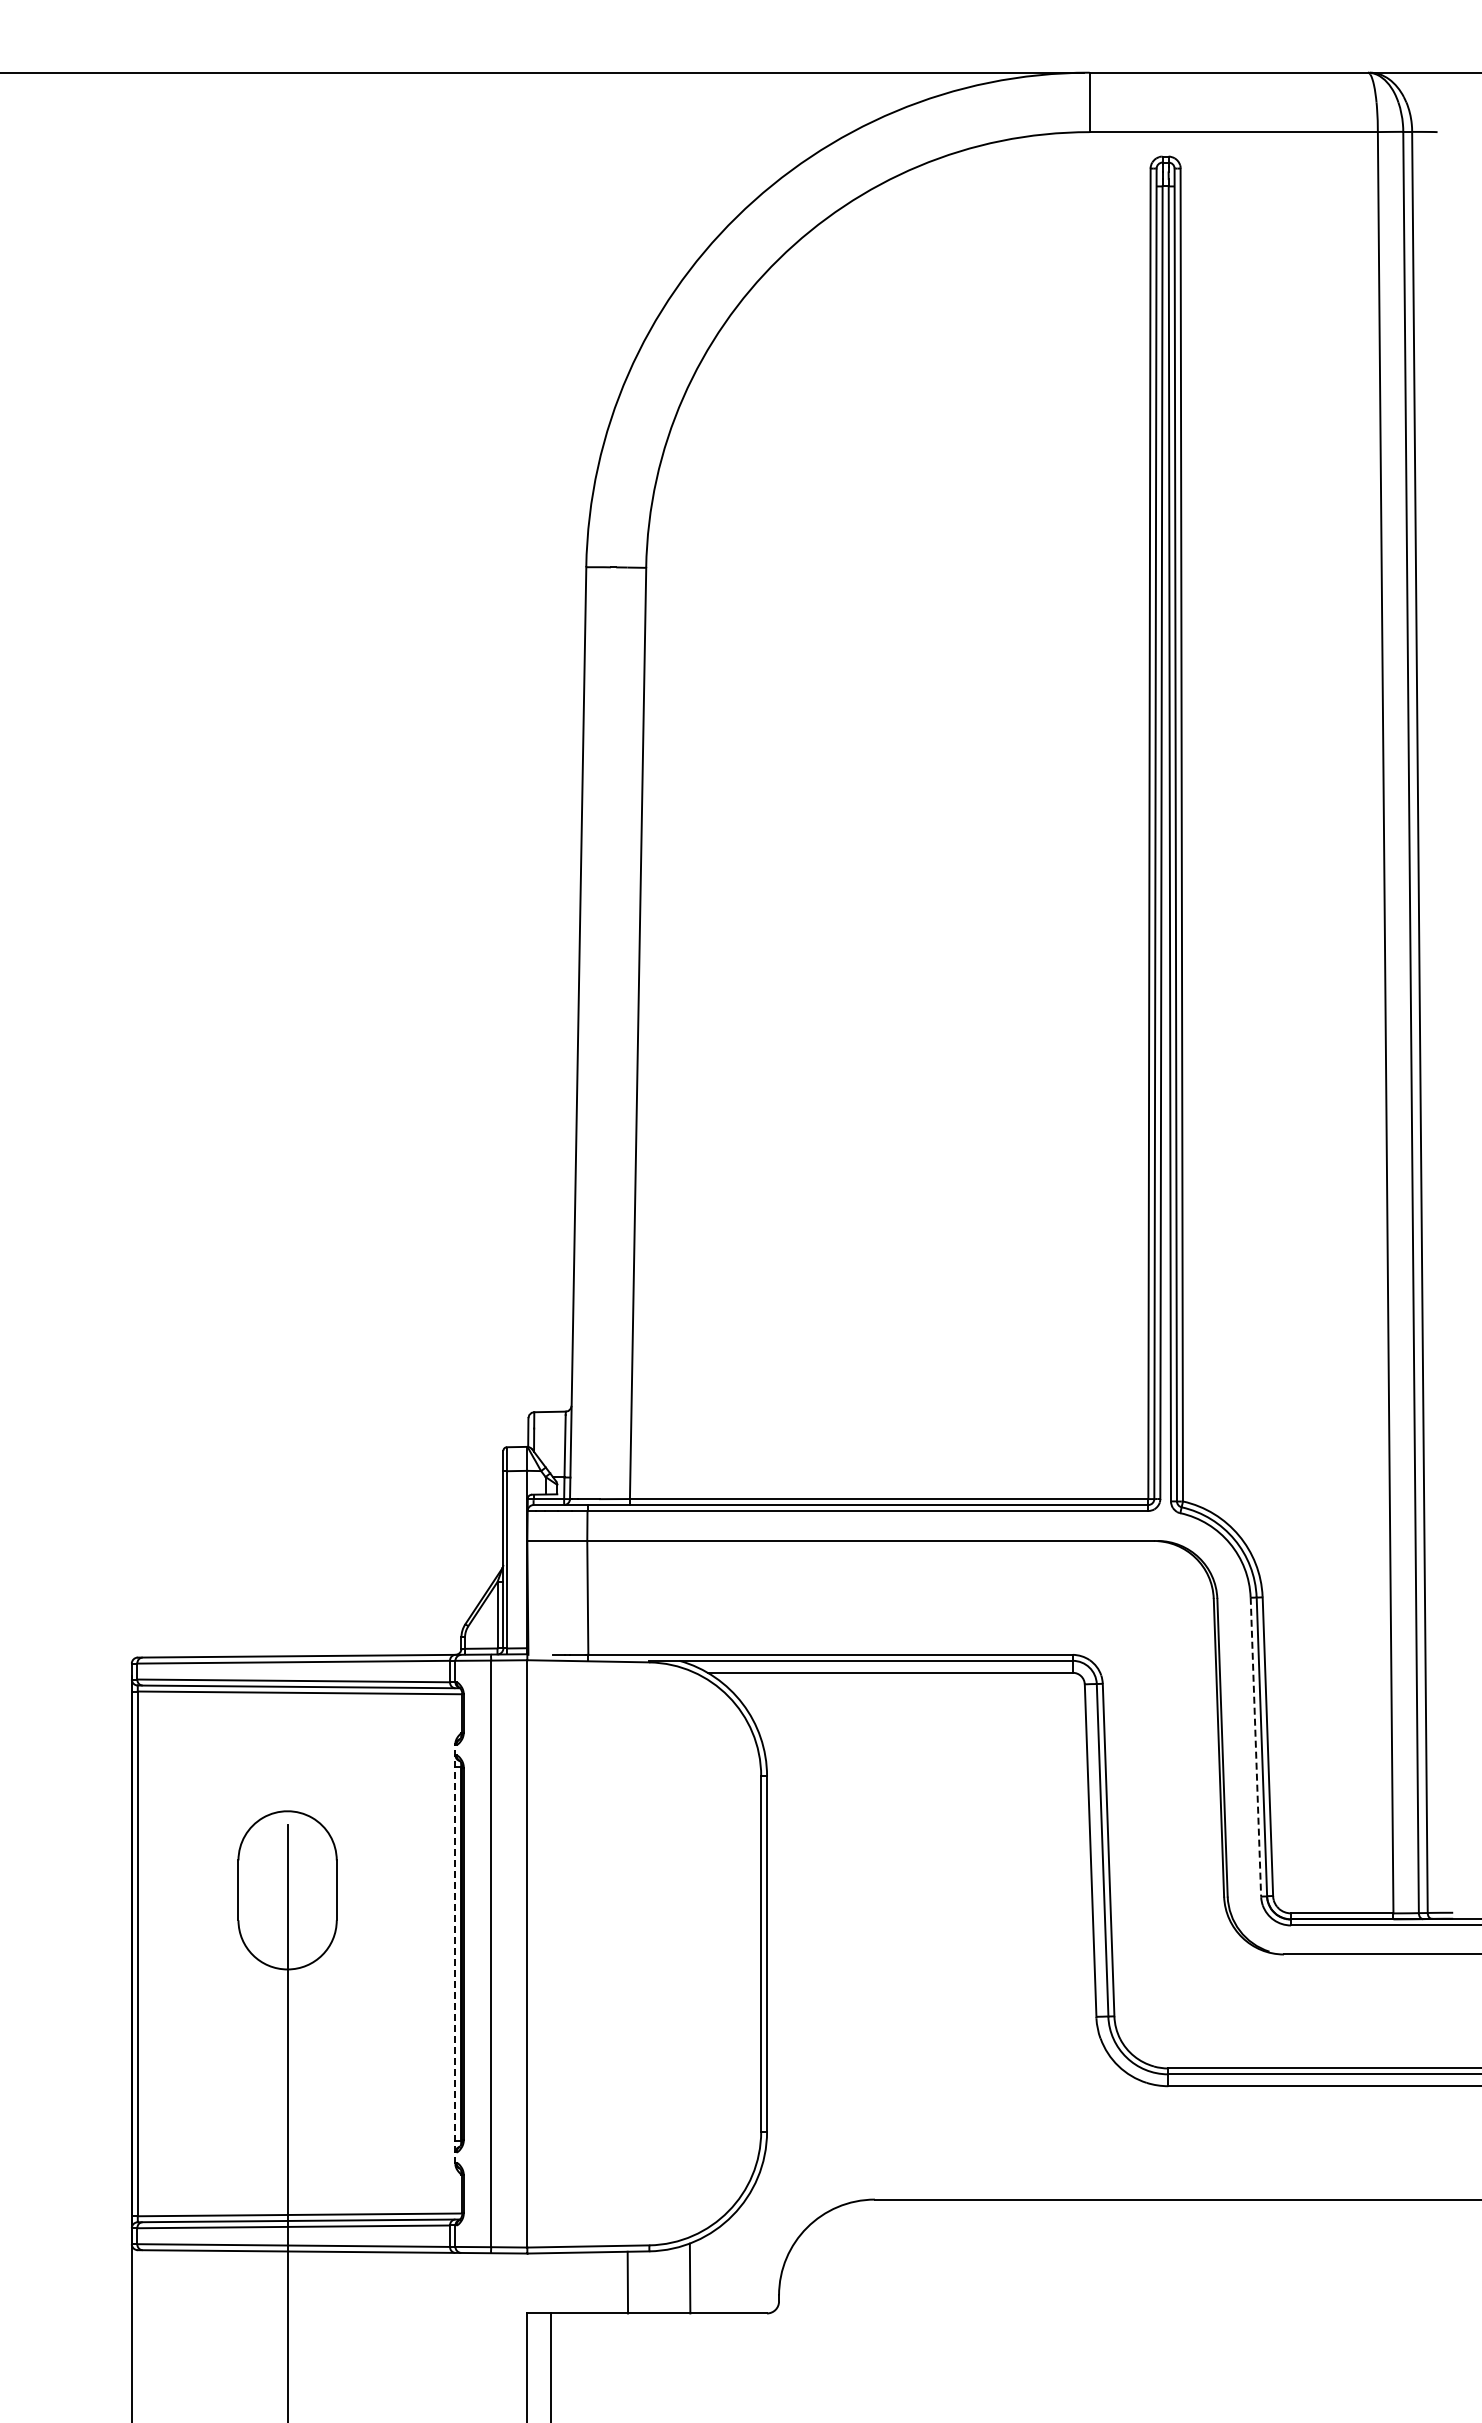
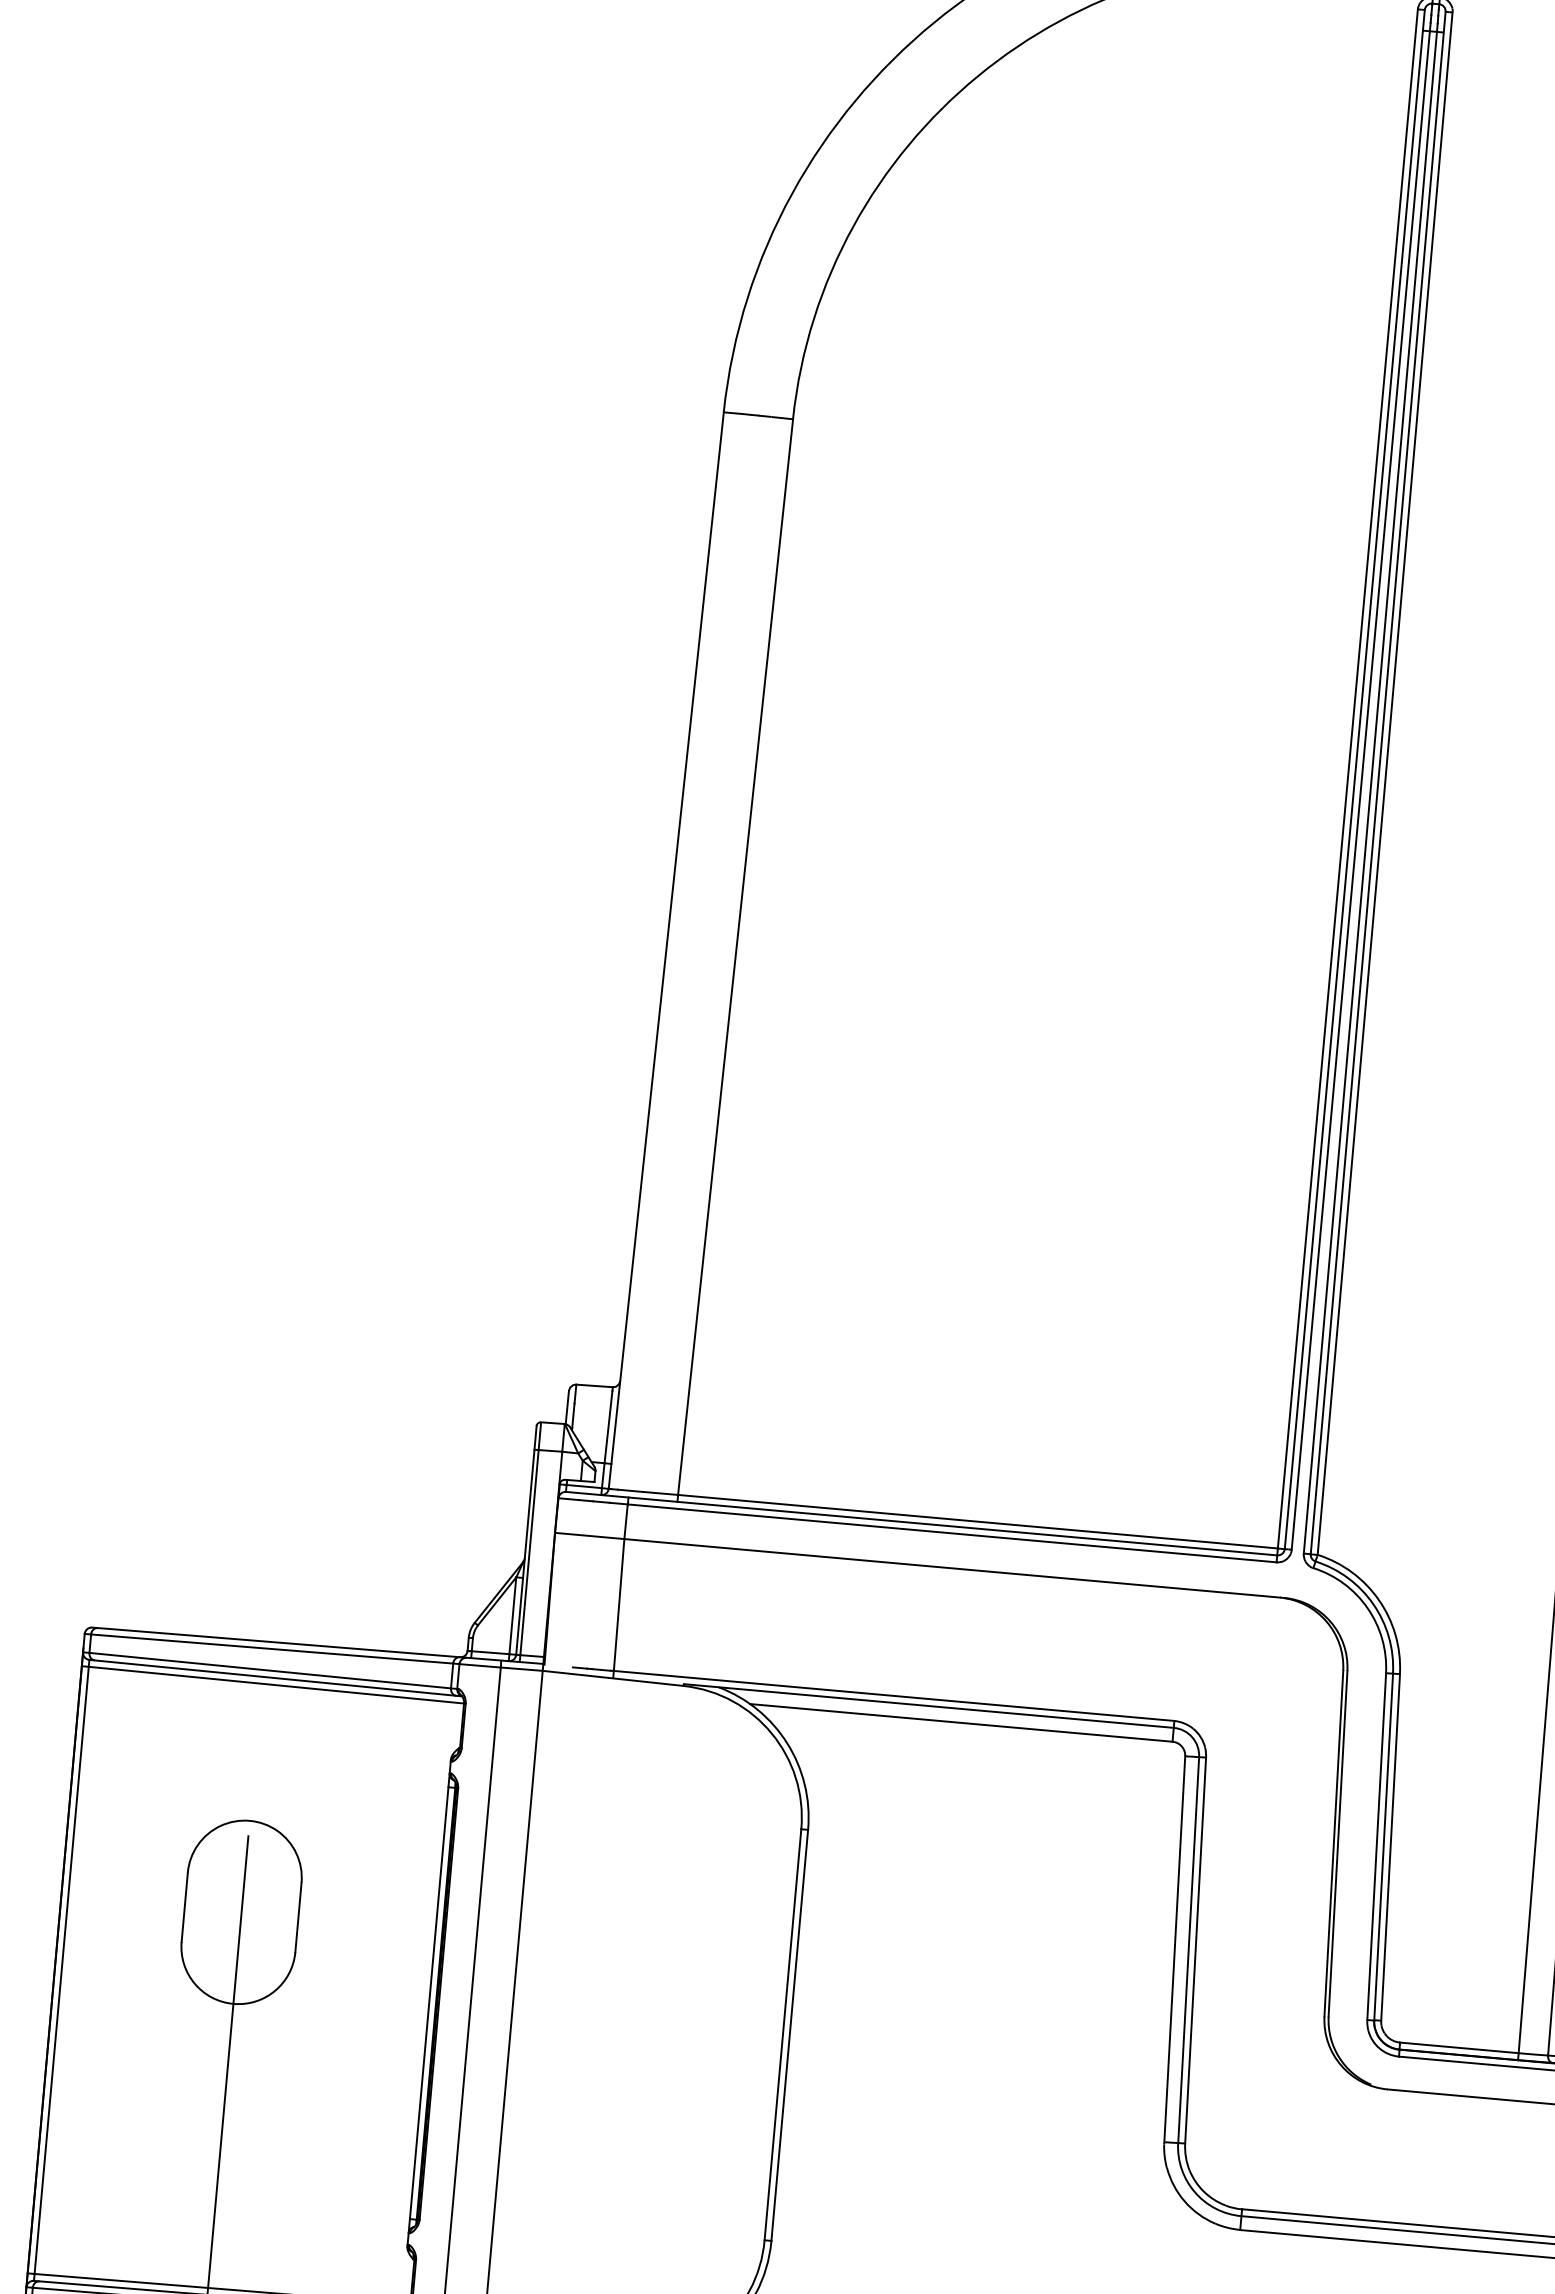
line: (1255, 1747) -> (1376, 1847), dashed -> solid
line: (455, 1953) -> (429, 2002), dashed -> solid

